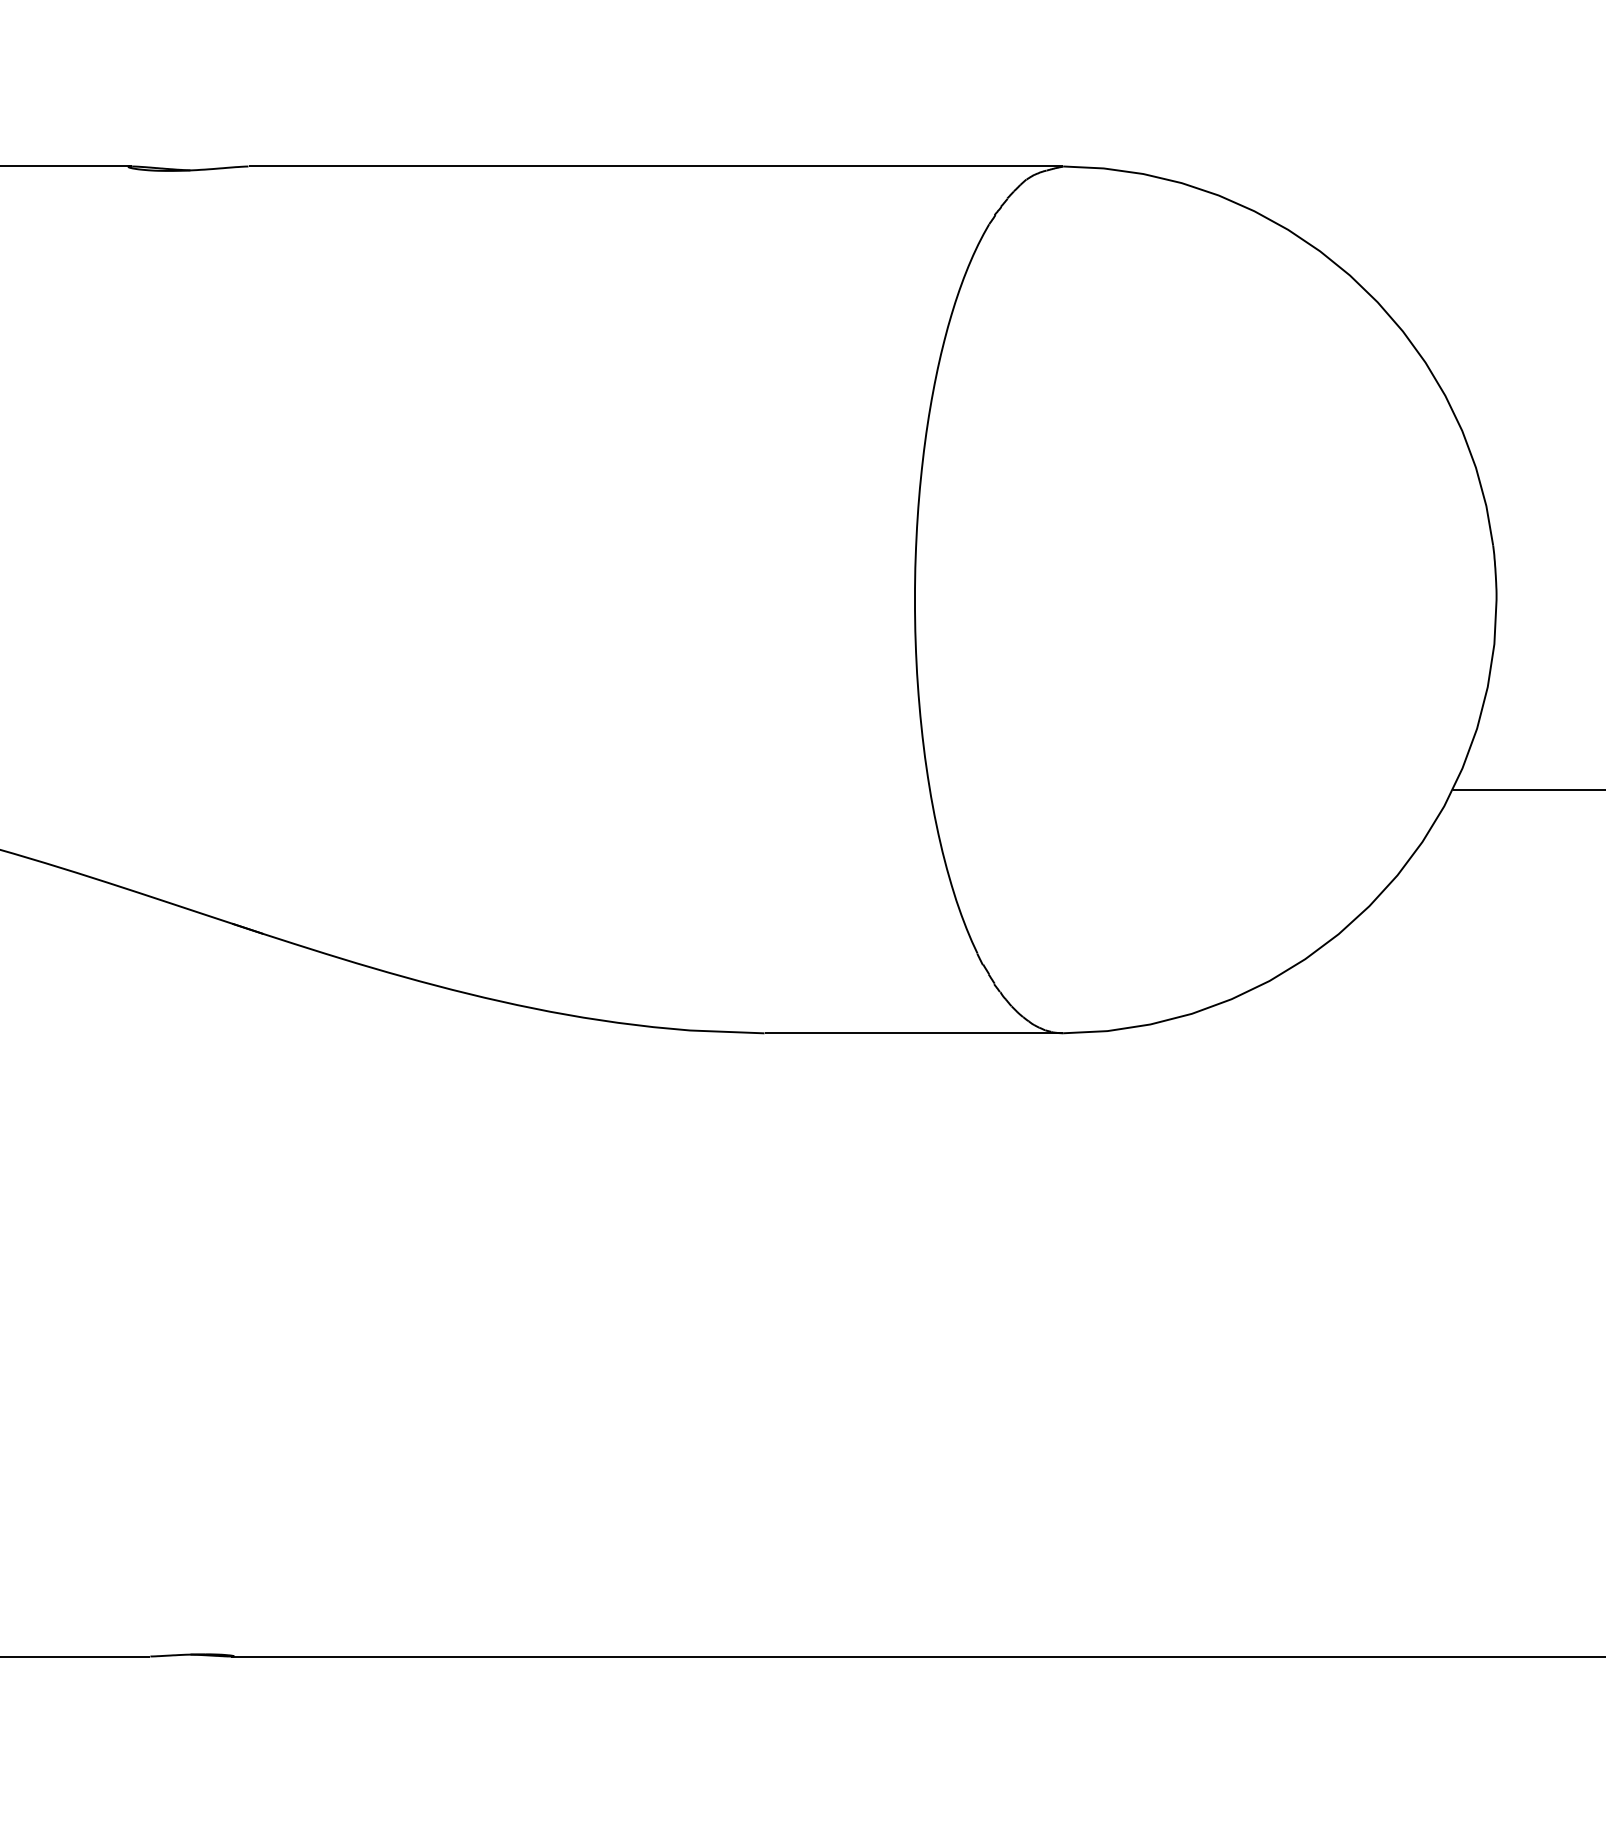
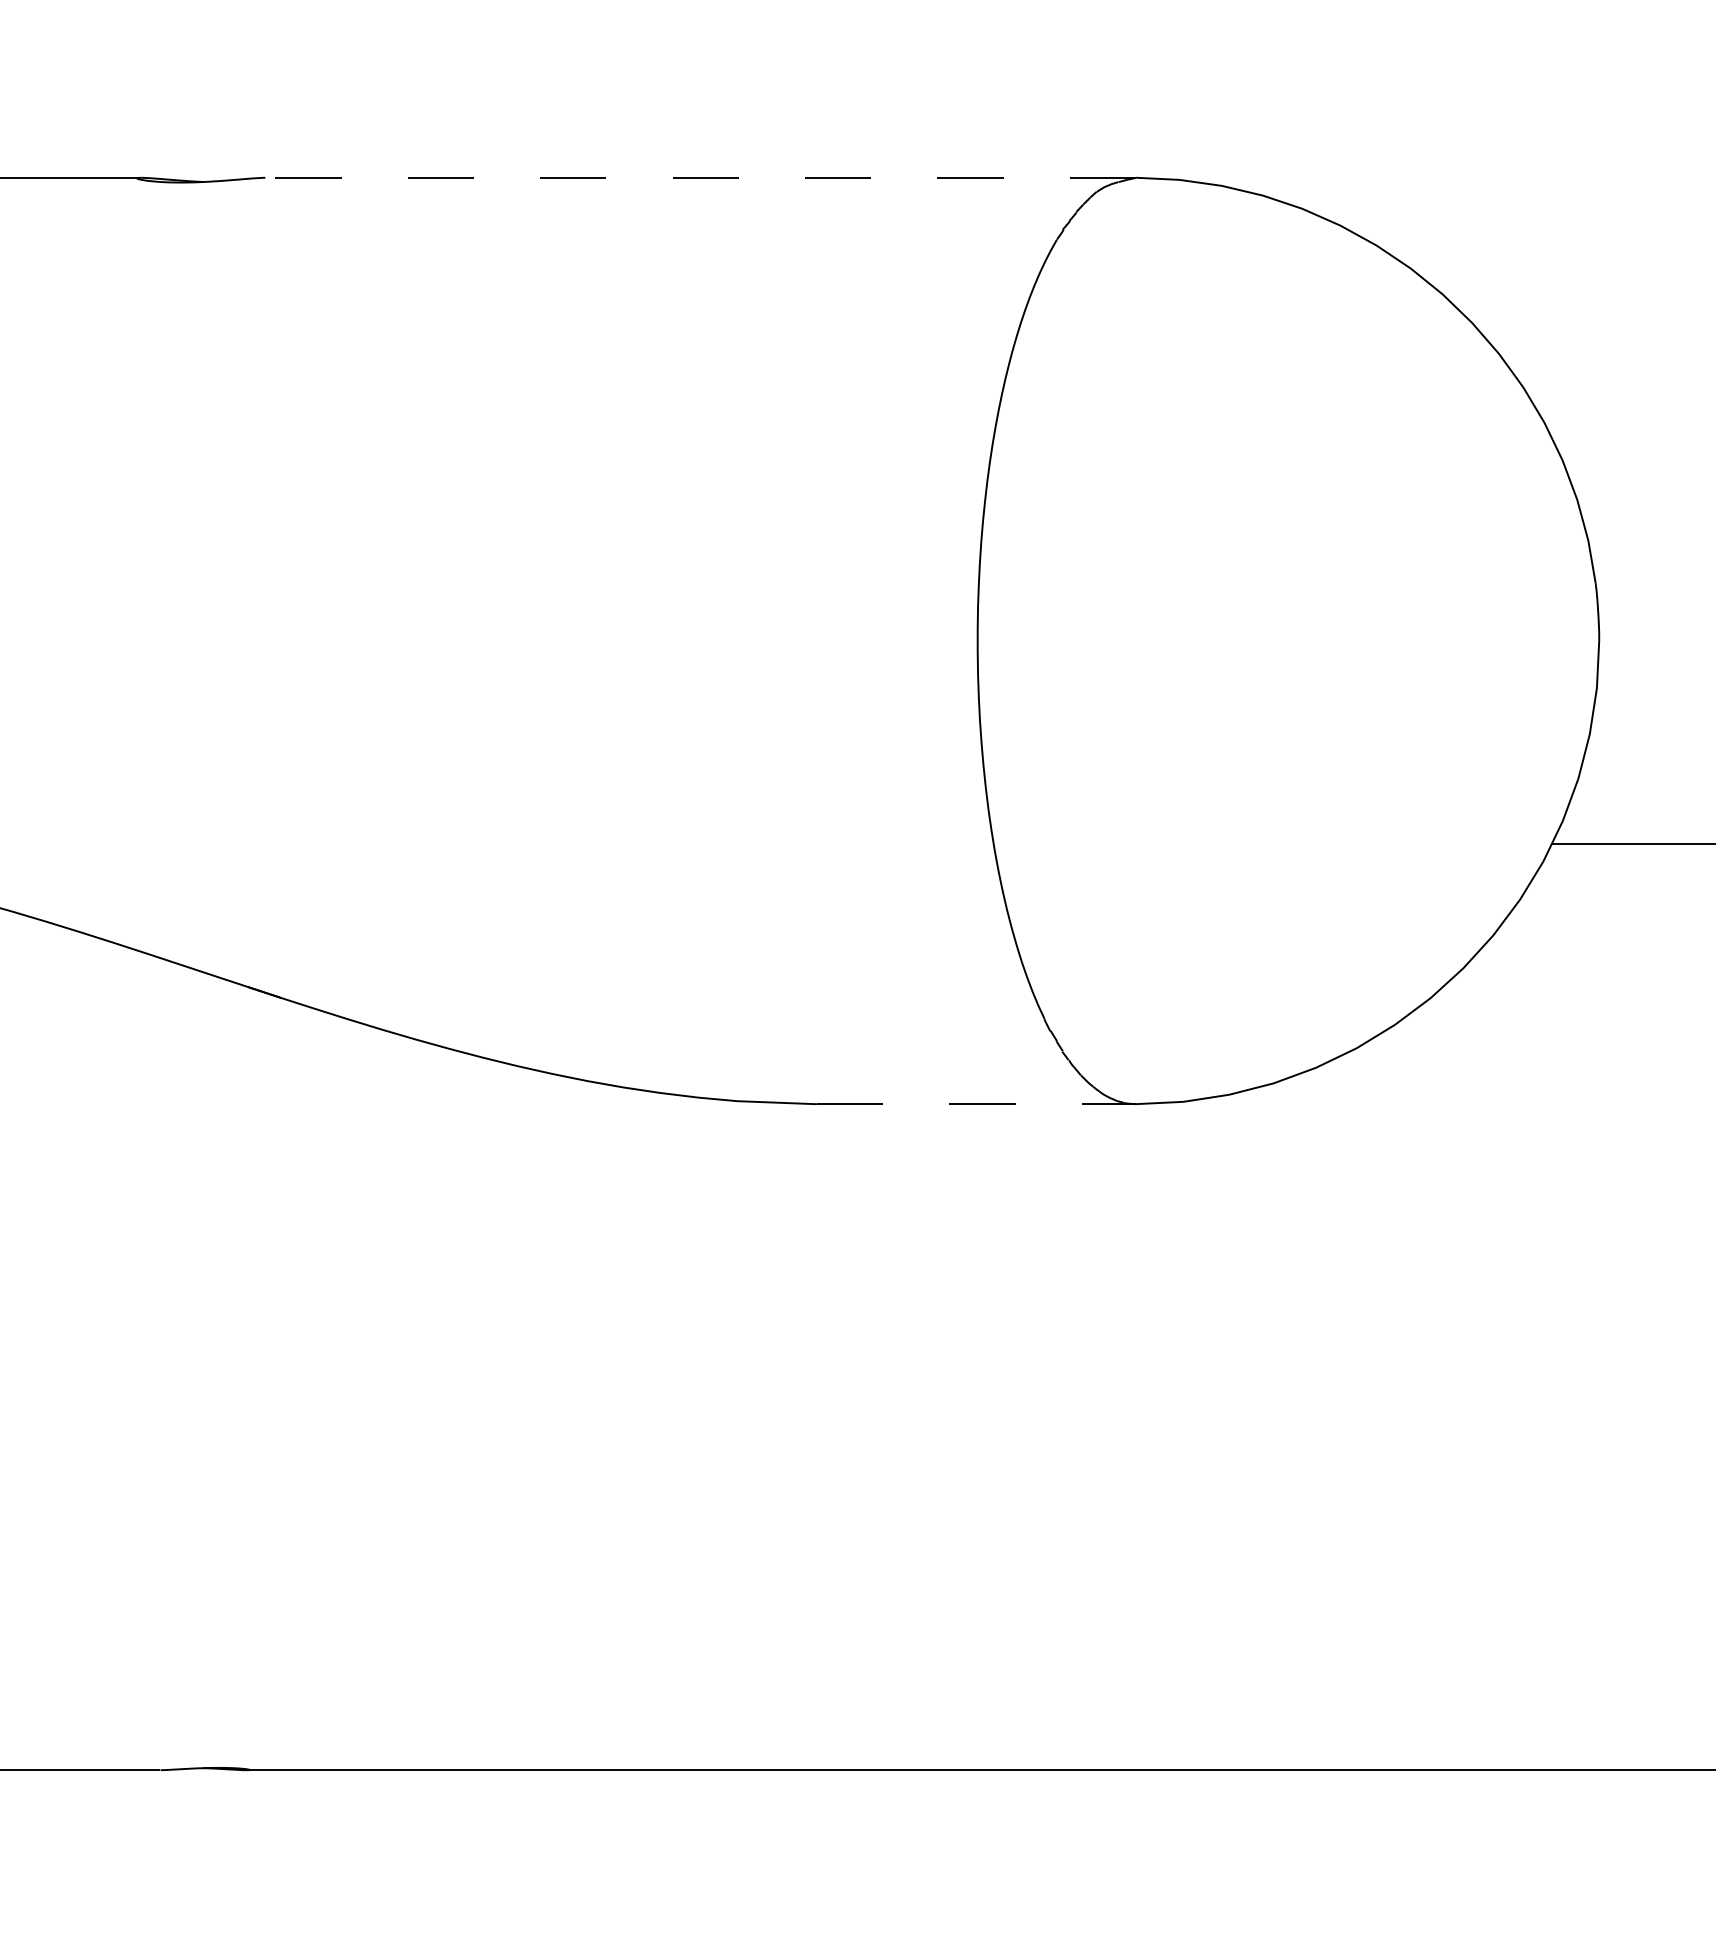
line: (655, 166) -> (700, 177), solid -> dashed
line: (913, 1033) -> (976, 1104), solid -> dashed

